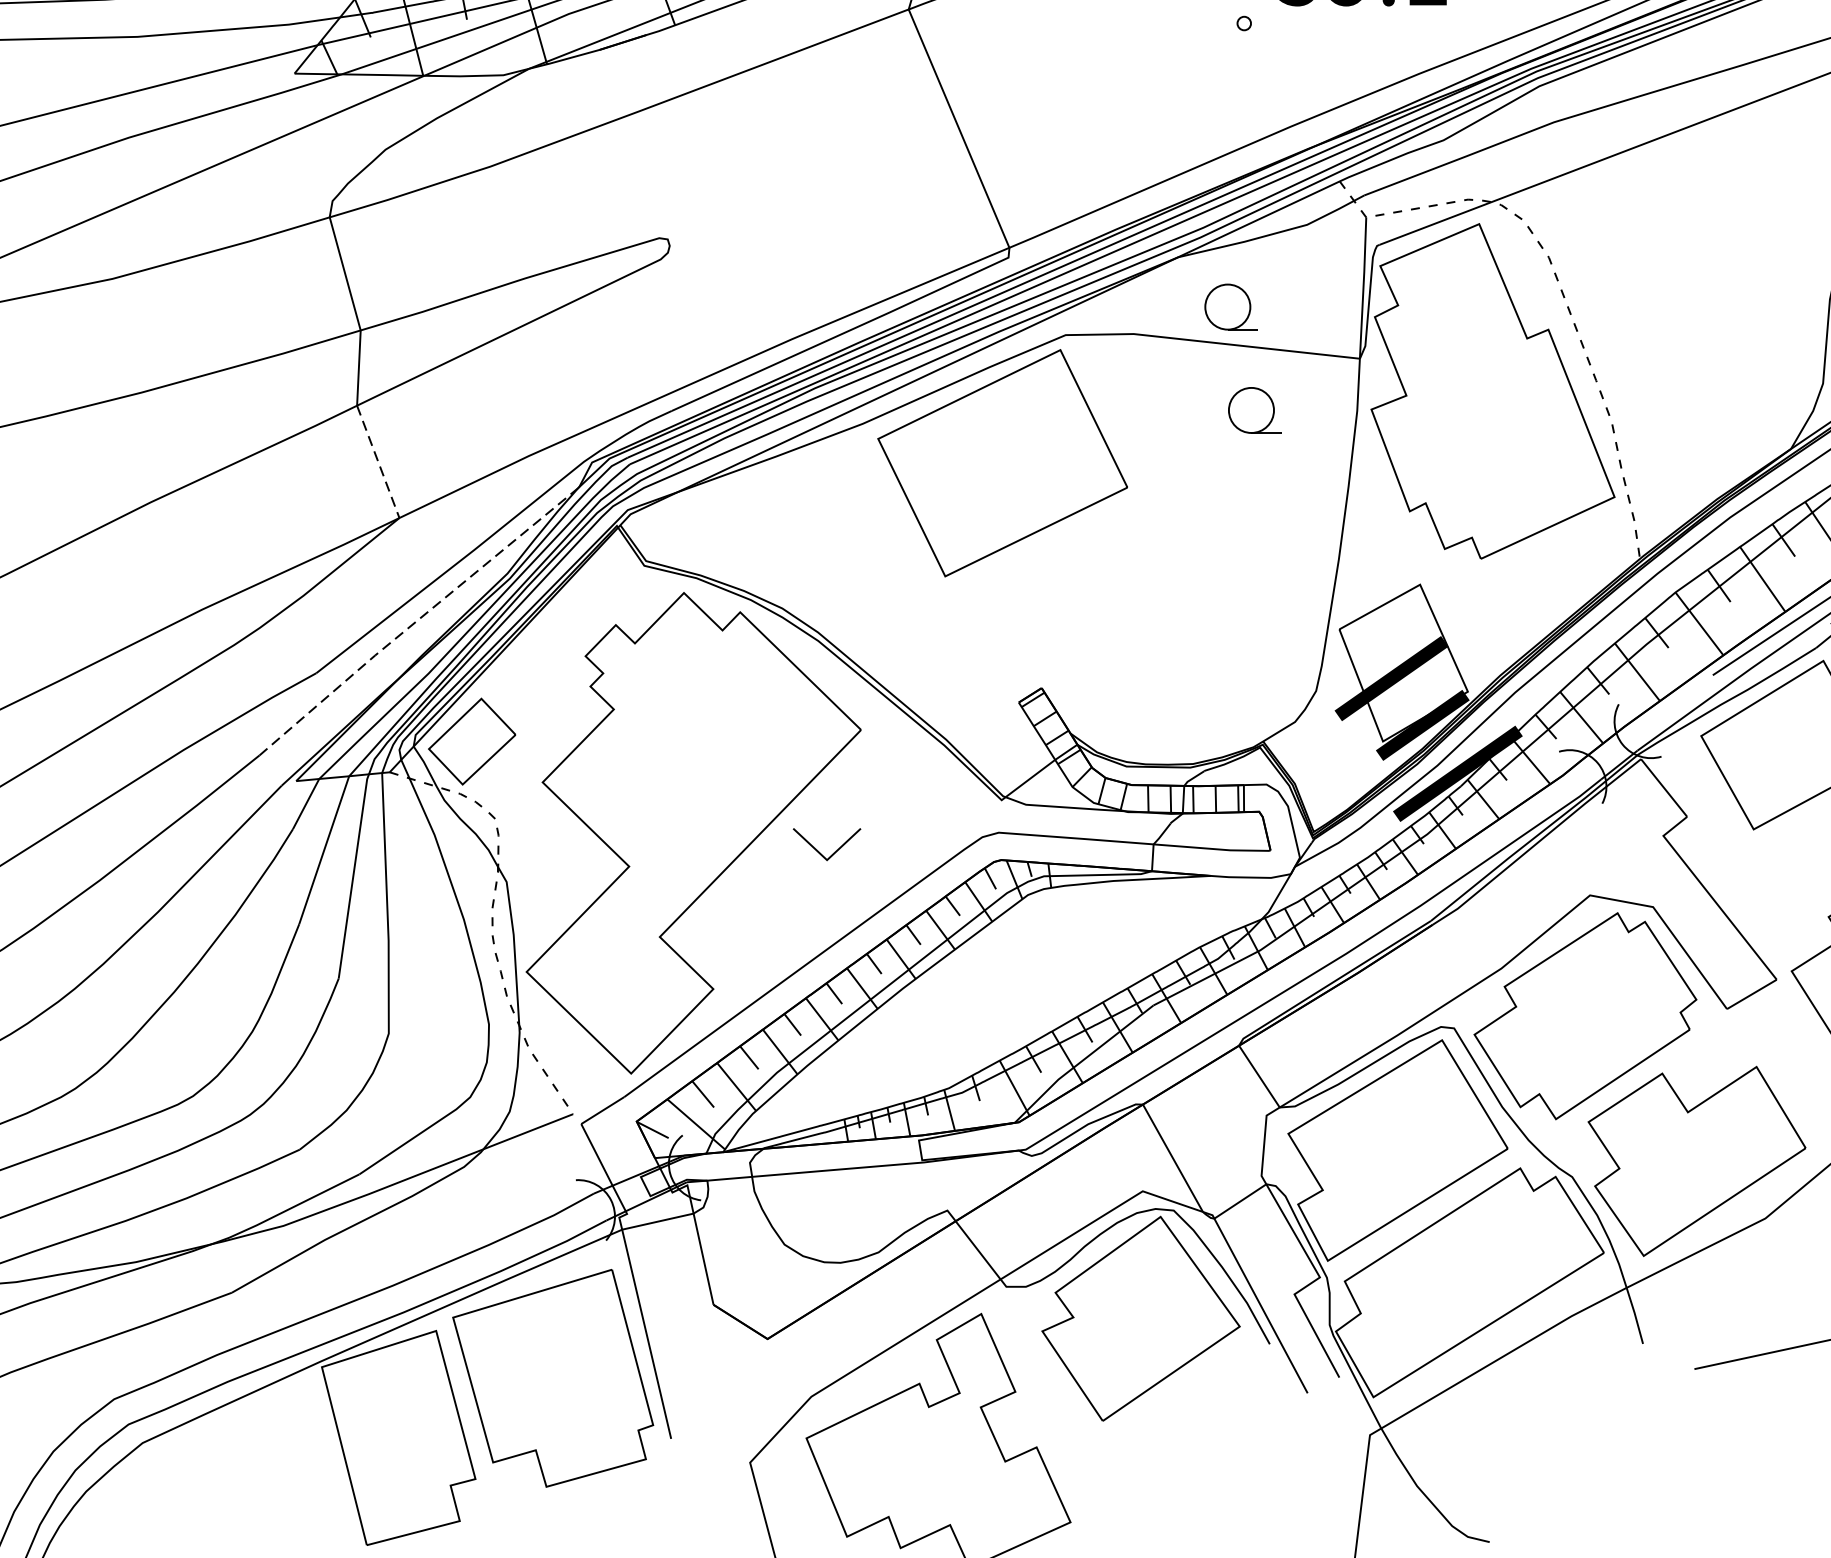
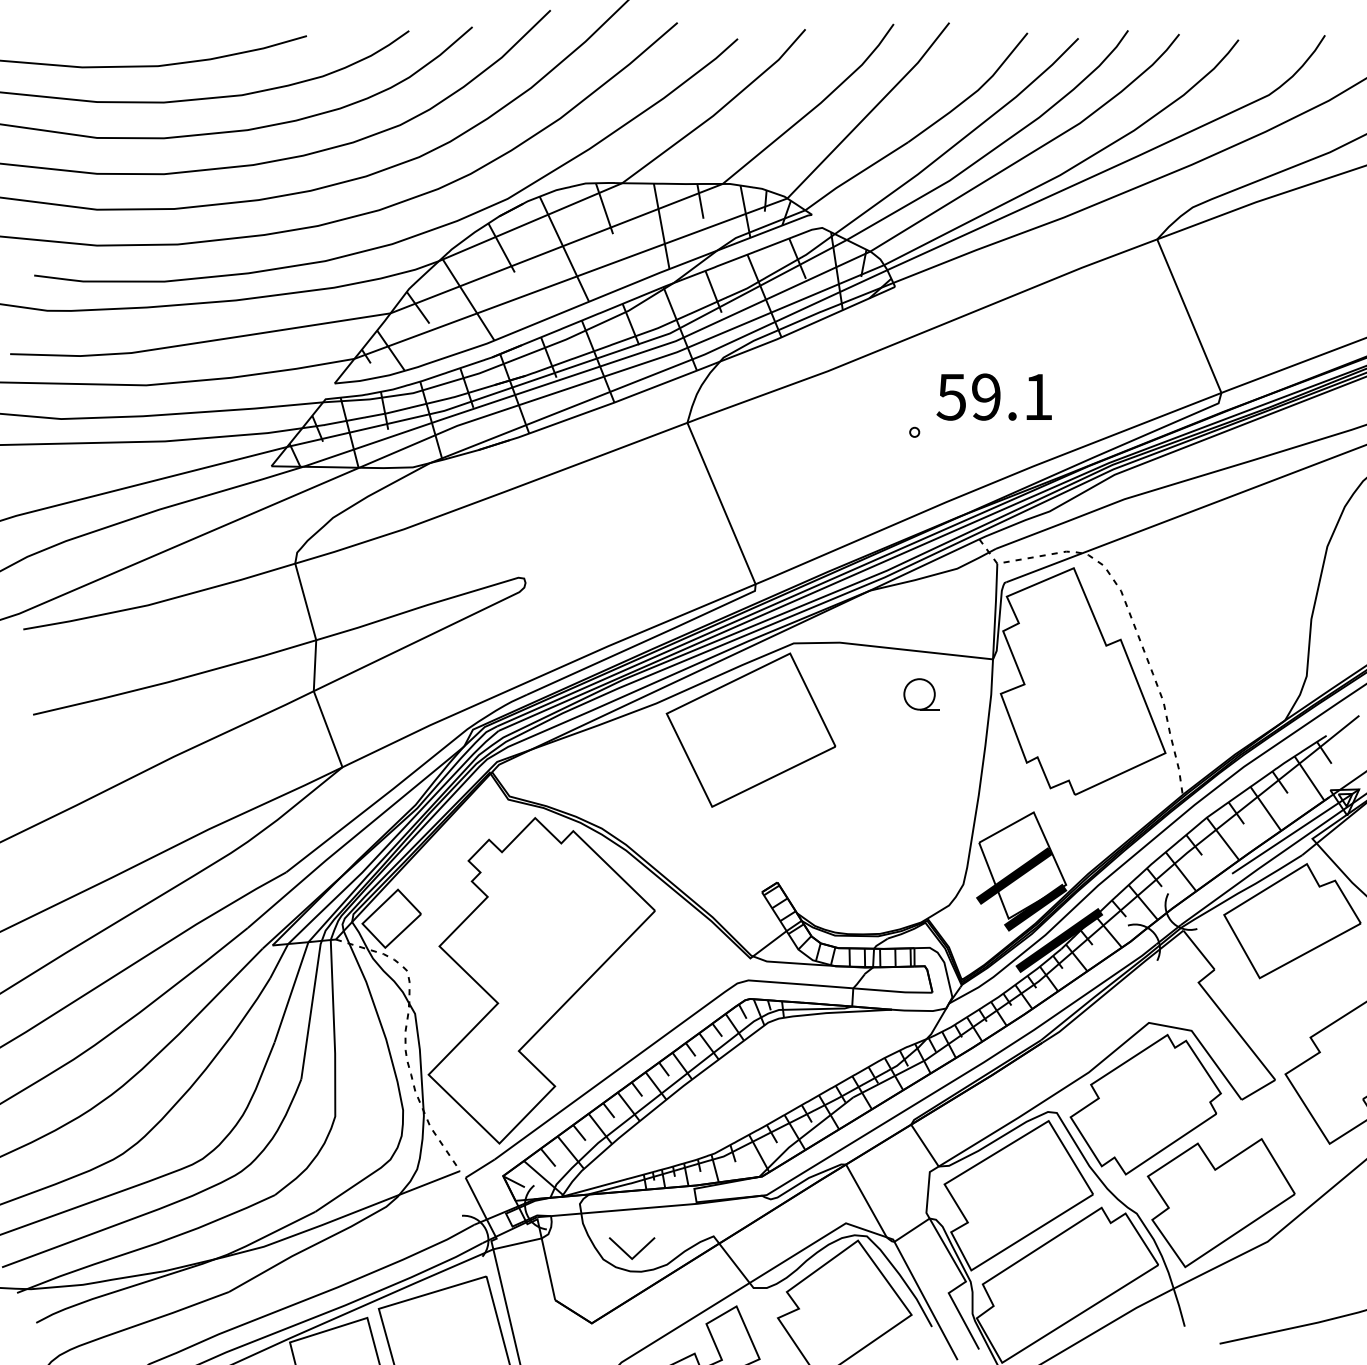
part: (1230, 307) -> (905, 624), removed
line: (378, 462) -> (328, 729), dashed -> solid
line: (417, 621) -> (354, 837), dashed -> solid
part: (818, 850) -> (626, 1252), moved

